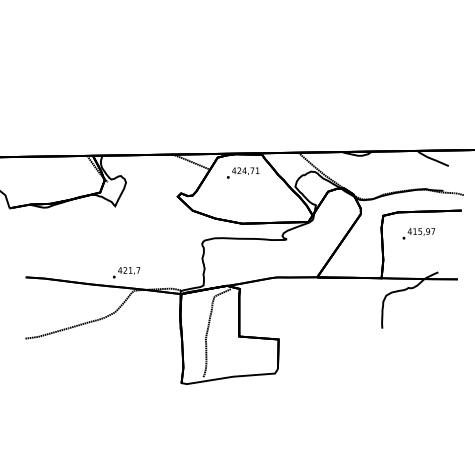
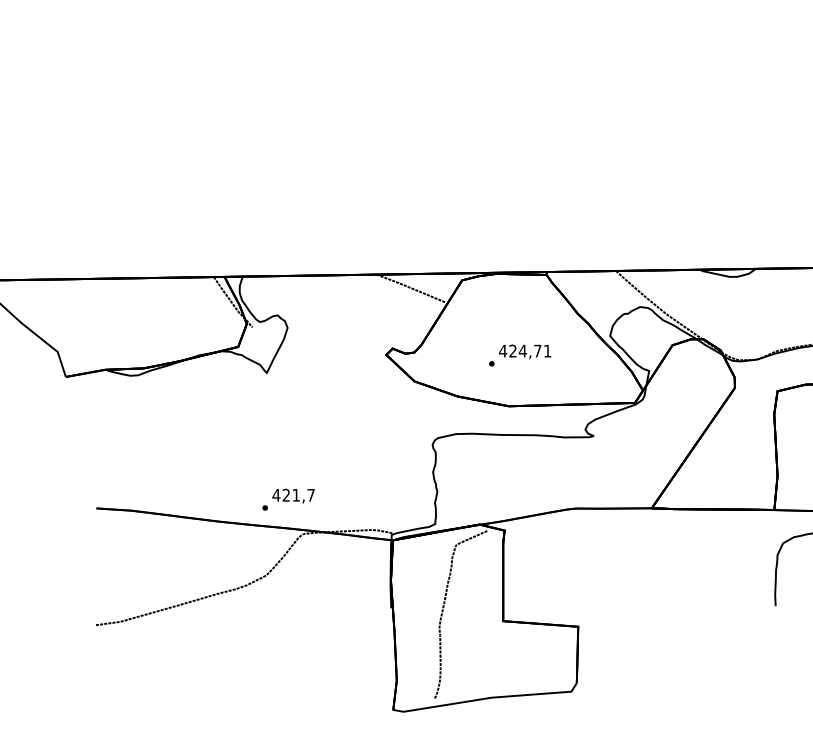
text: (243, 172) -> (520, 354), moved

